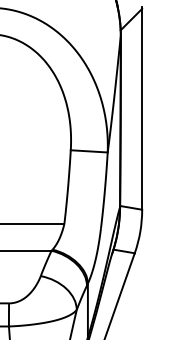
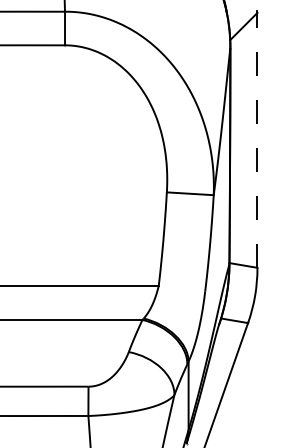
line: (142, 108) -> (257, 139), solid -> dashed

